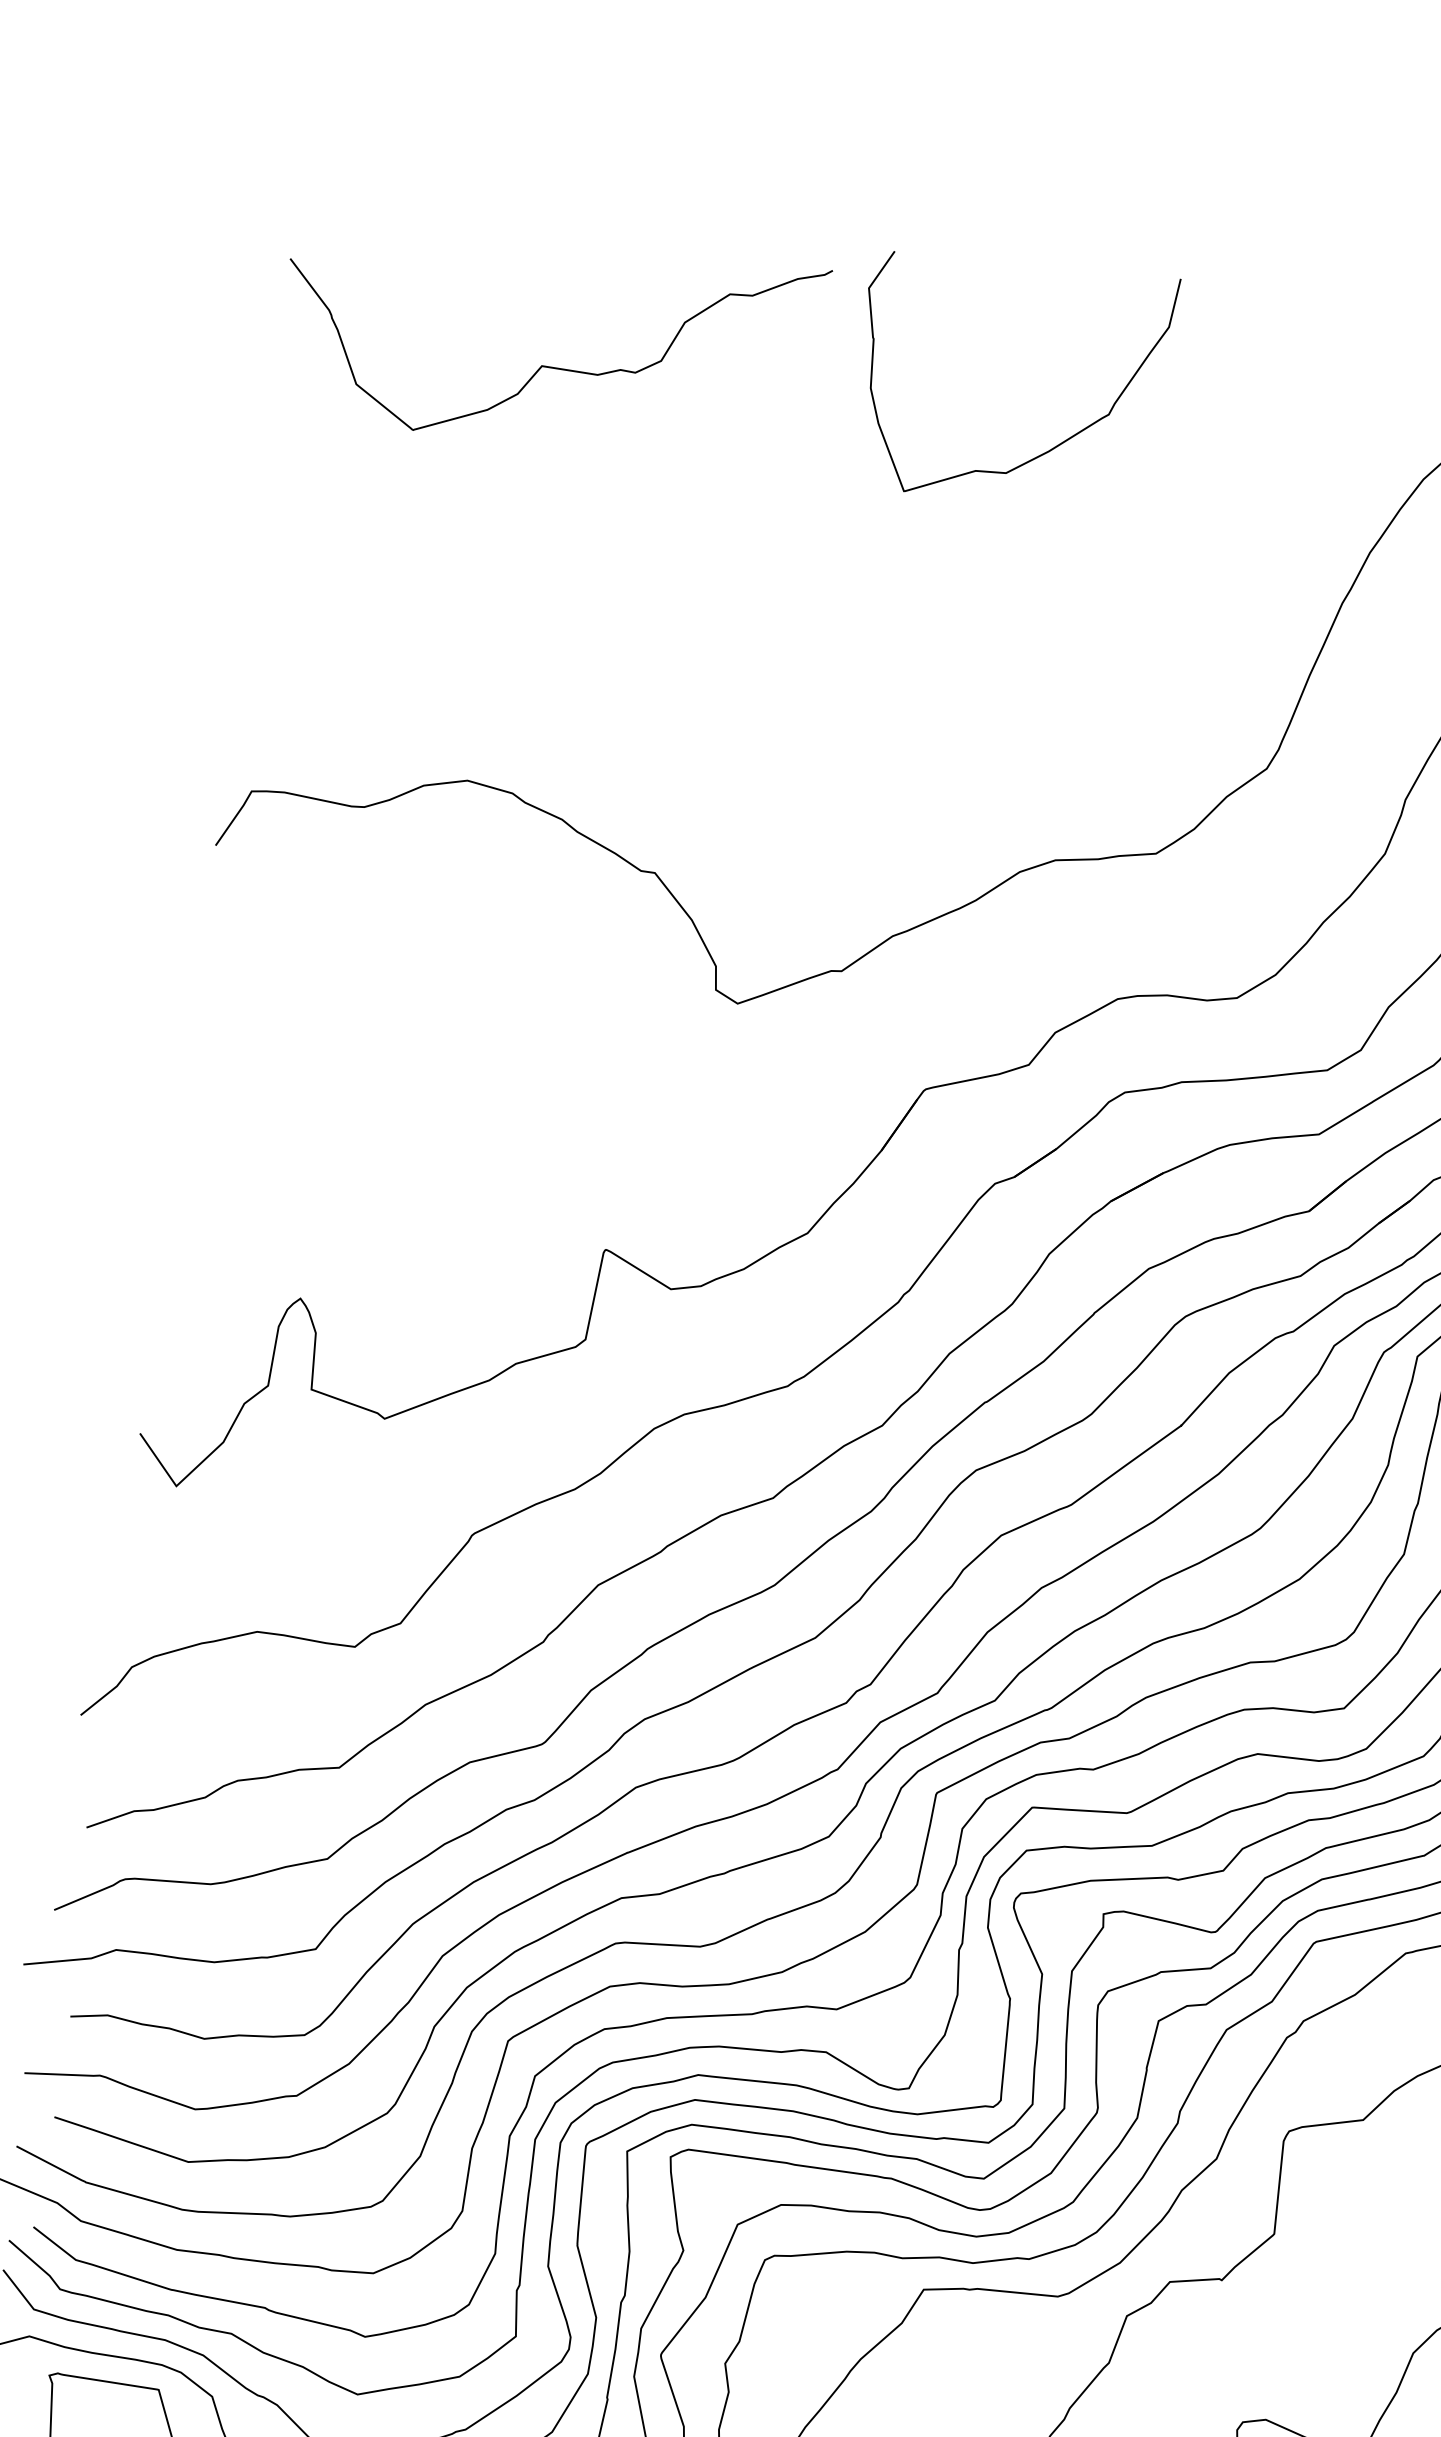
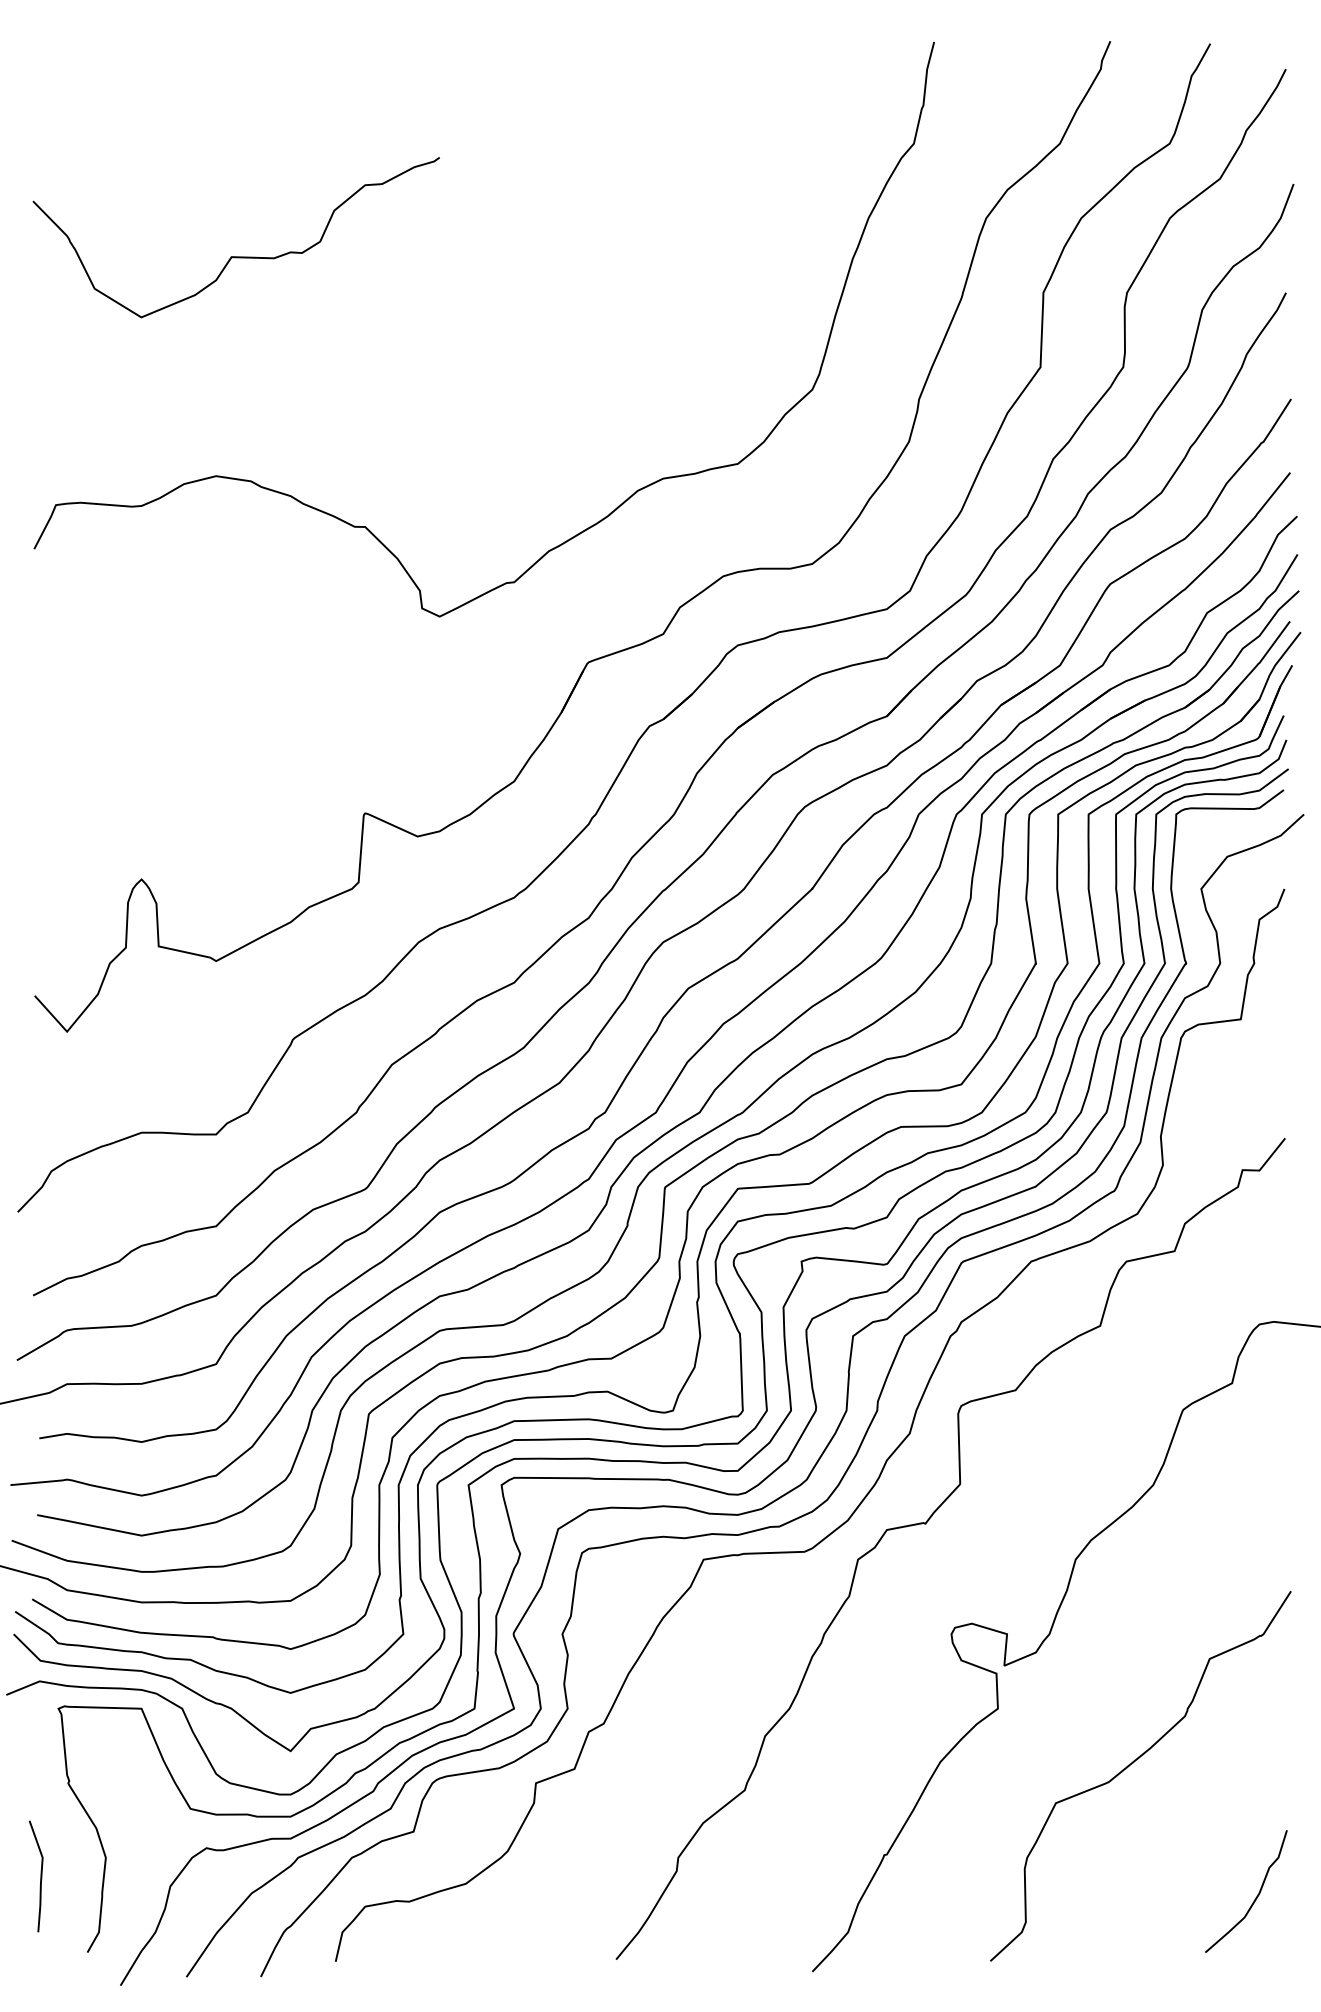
curve: (547, 365) -> (235, 256), moved
curve: (1050, 448) -> (619, 171), removed

